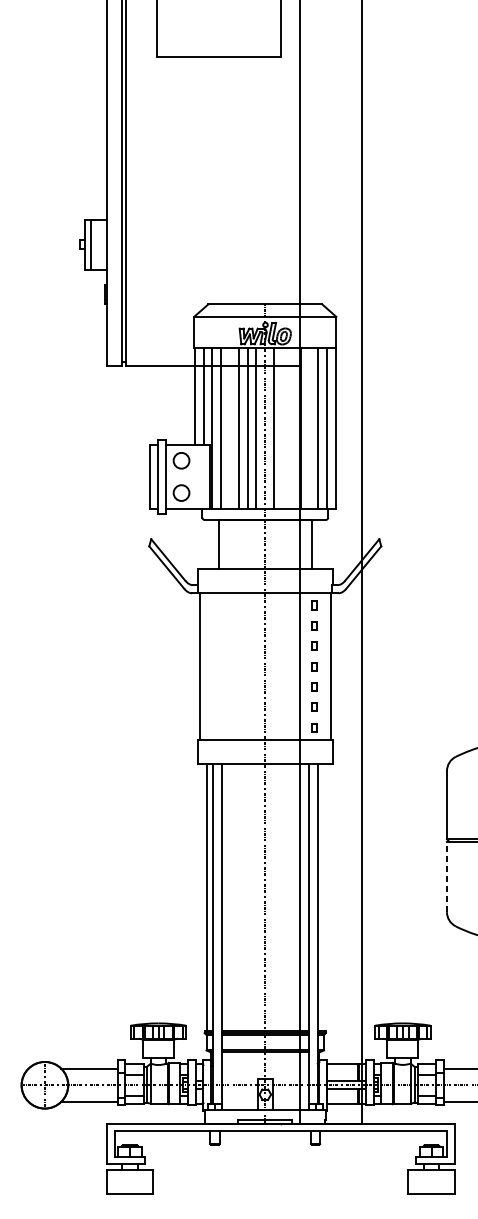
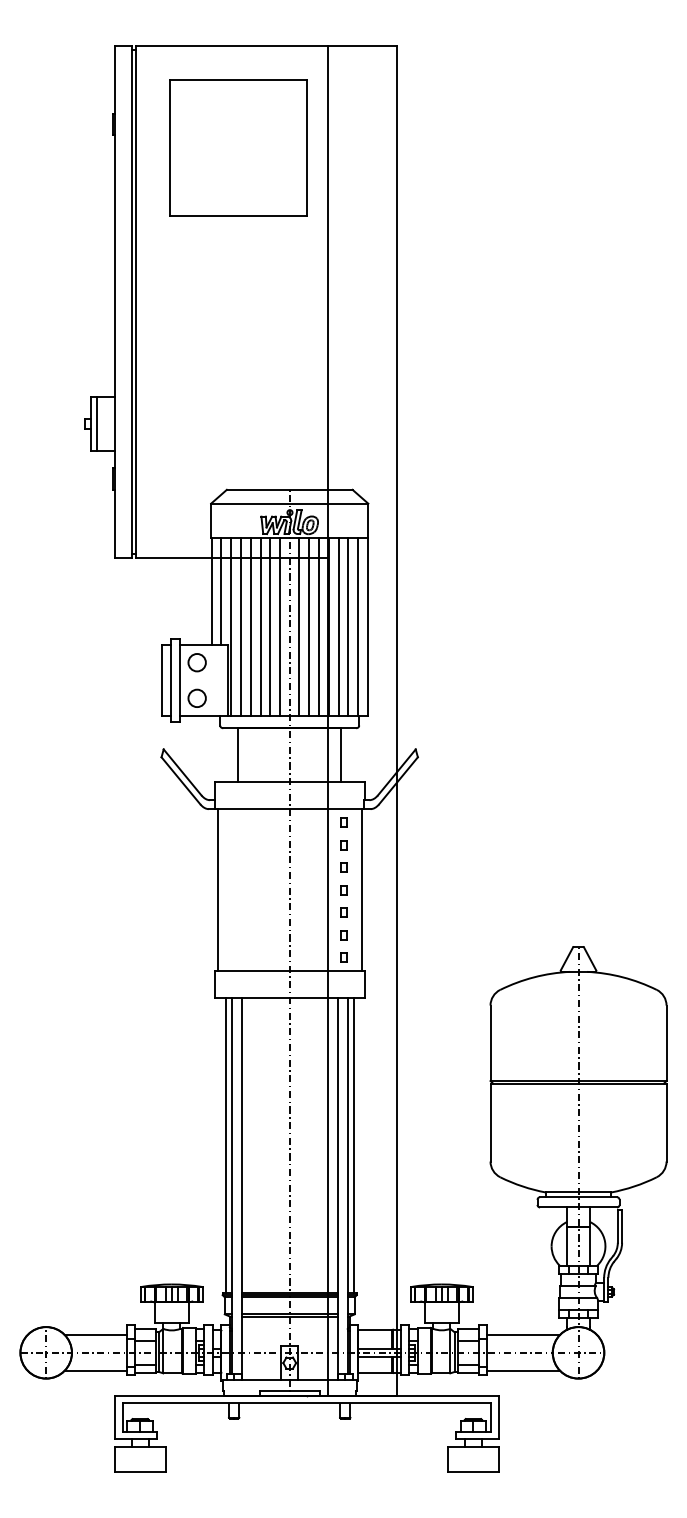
line: (229, 428) -> (250, 626), added
line: (283, 428) -> (309, 626), added
line: (291, 428) -> (318, 626), added
line: (309, 428) -> (338, 626), added
line: (446, 876) -> (490, 1122), dashed -> solid
line: (322, 897) -> (353, 1145), added

